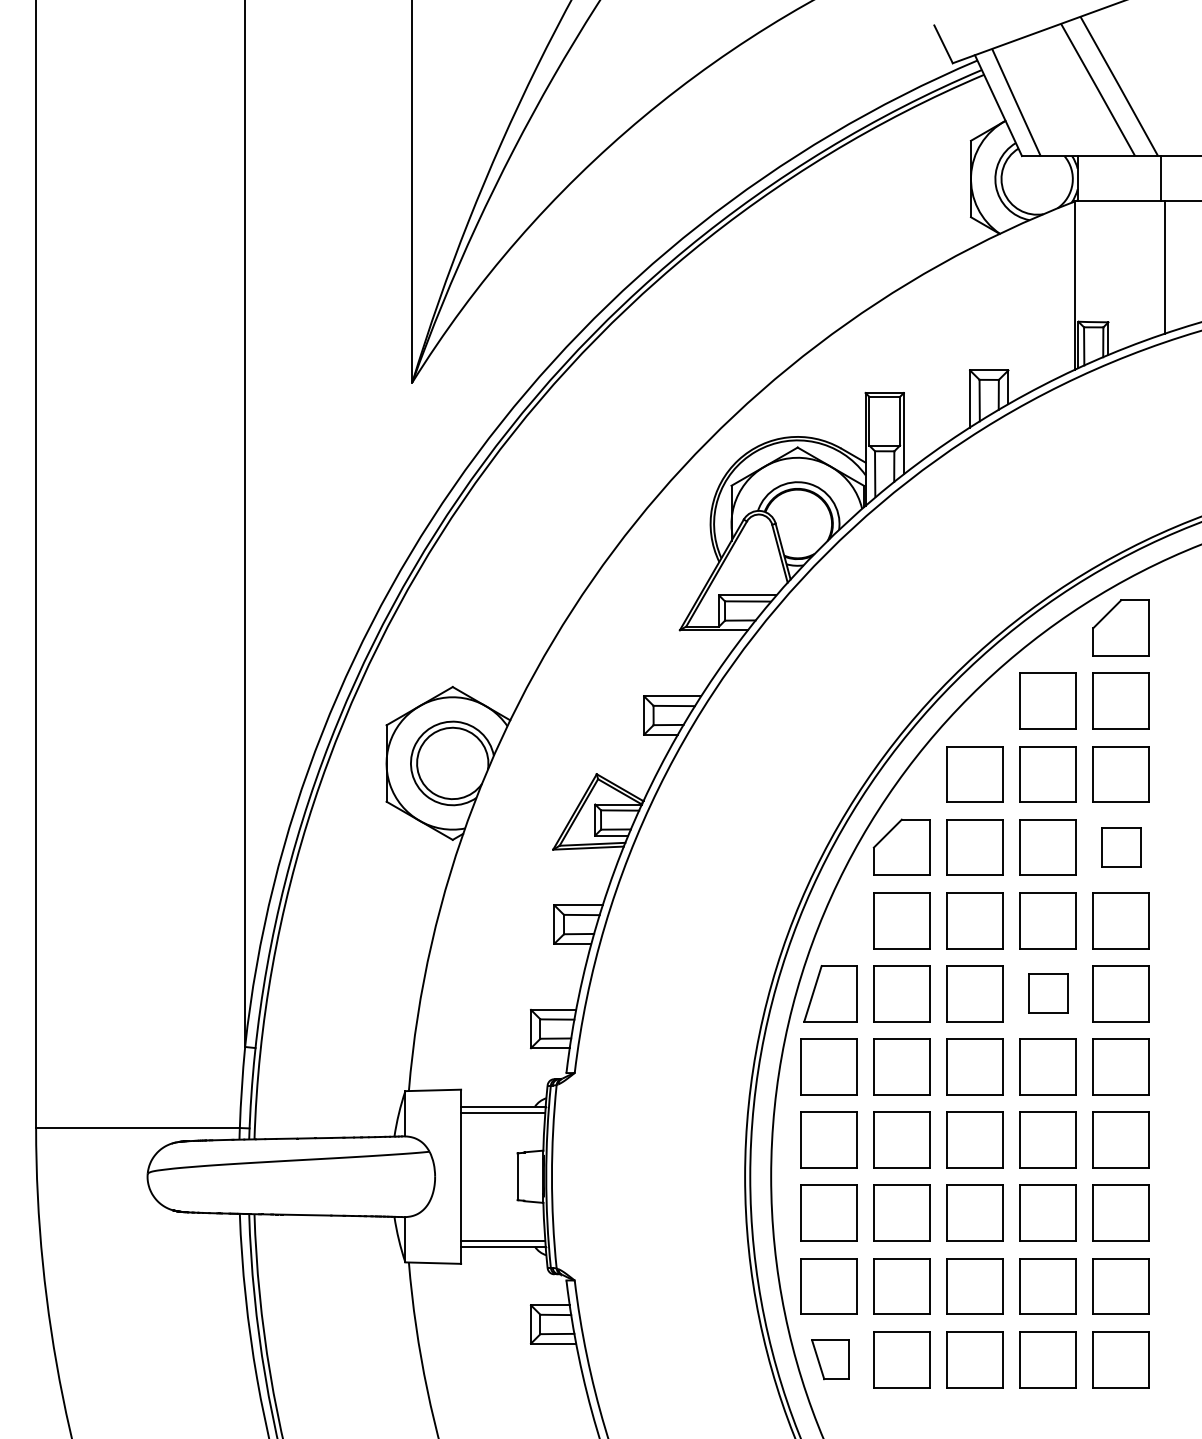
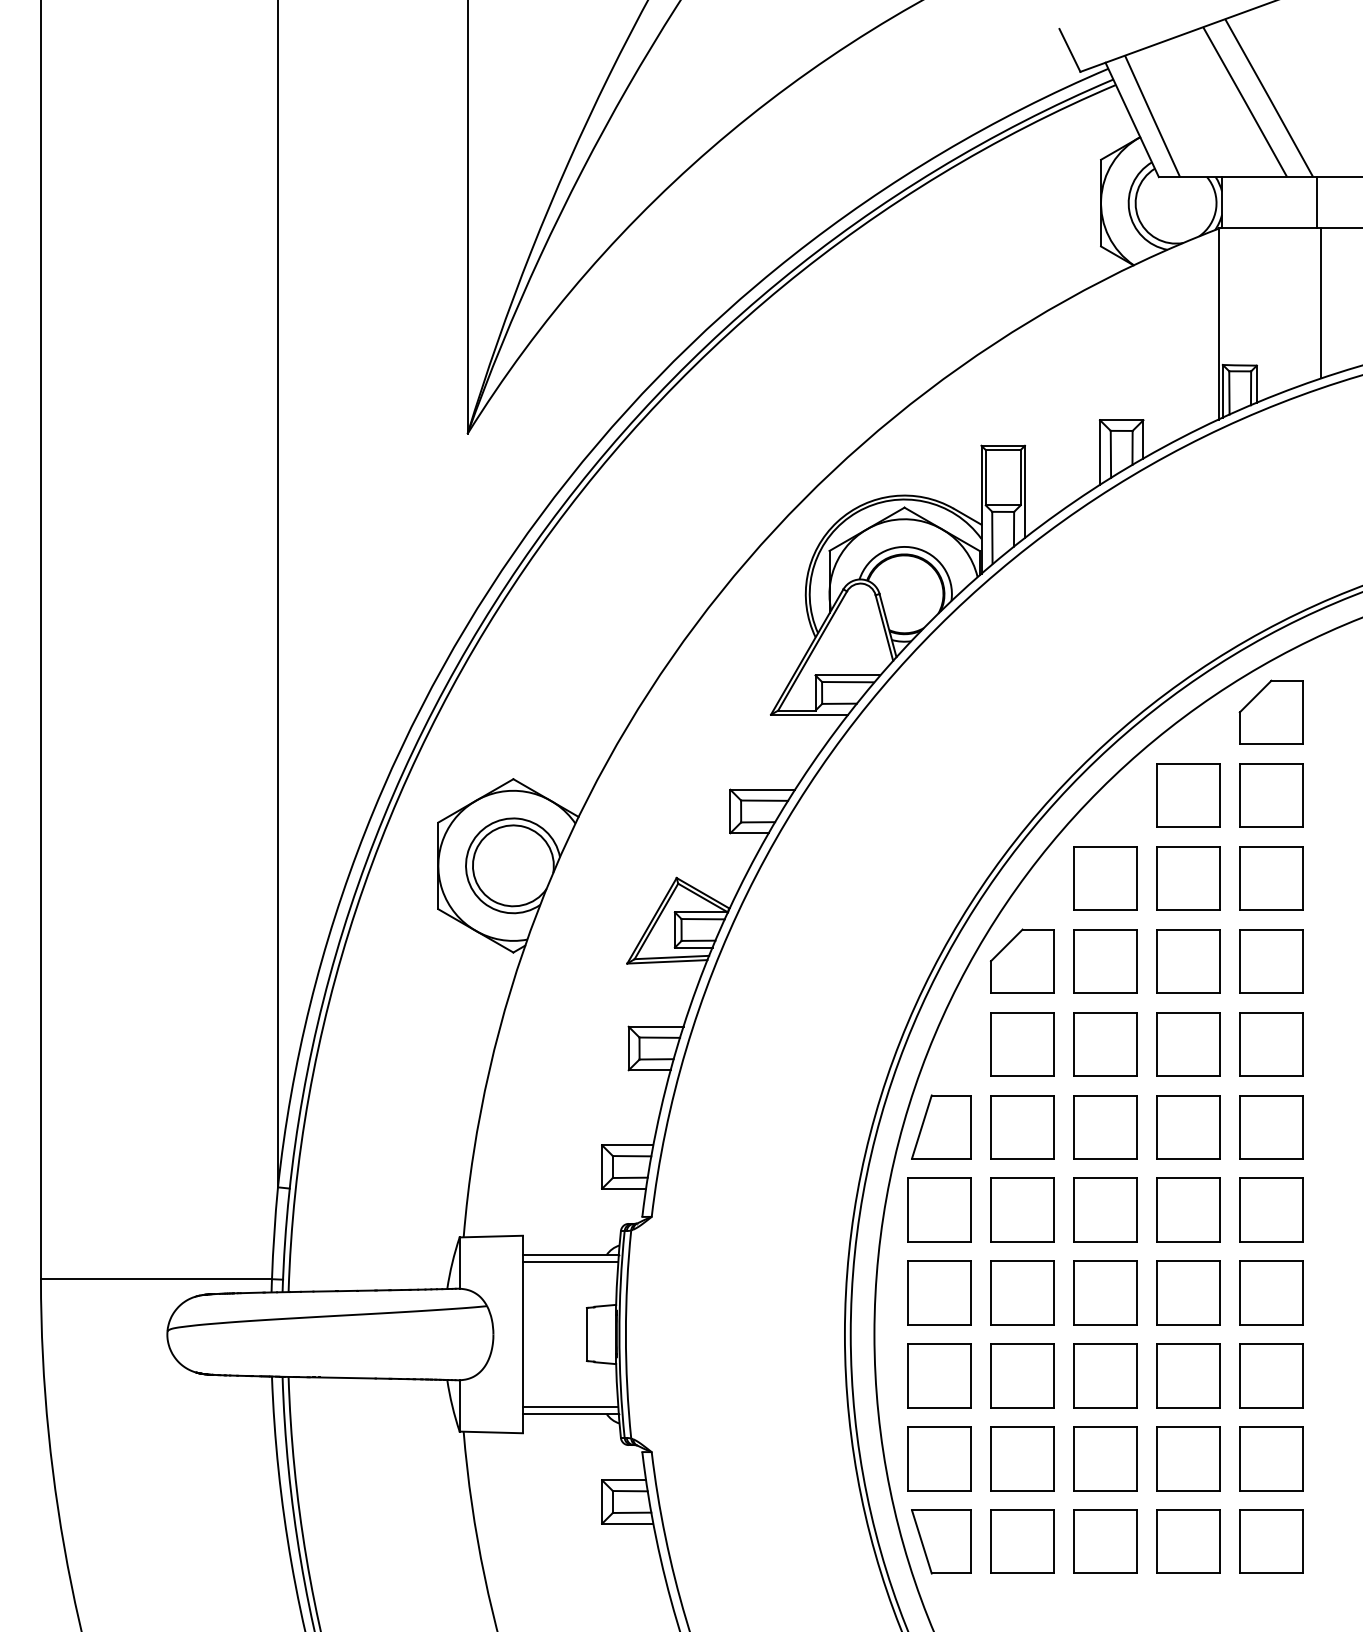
part: (1121, 847) -> (1271, 961), size x1.43
part: (1048, 994) -> (1188, 1127), size x1.43
part: (830, 1359) -> (941, 1541), size x1.43

